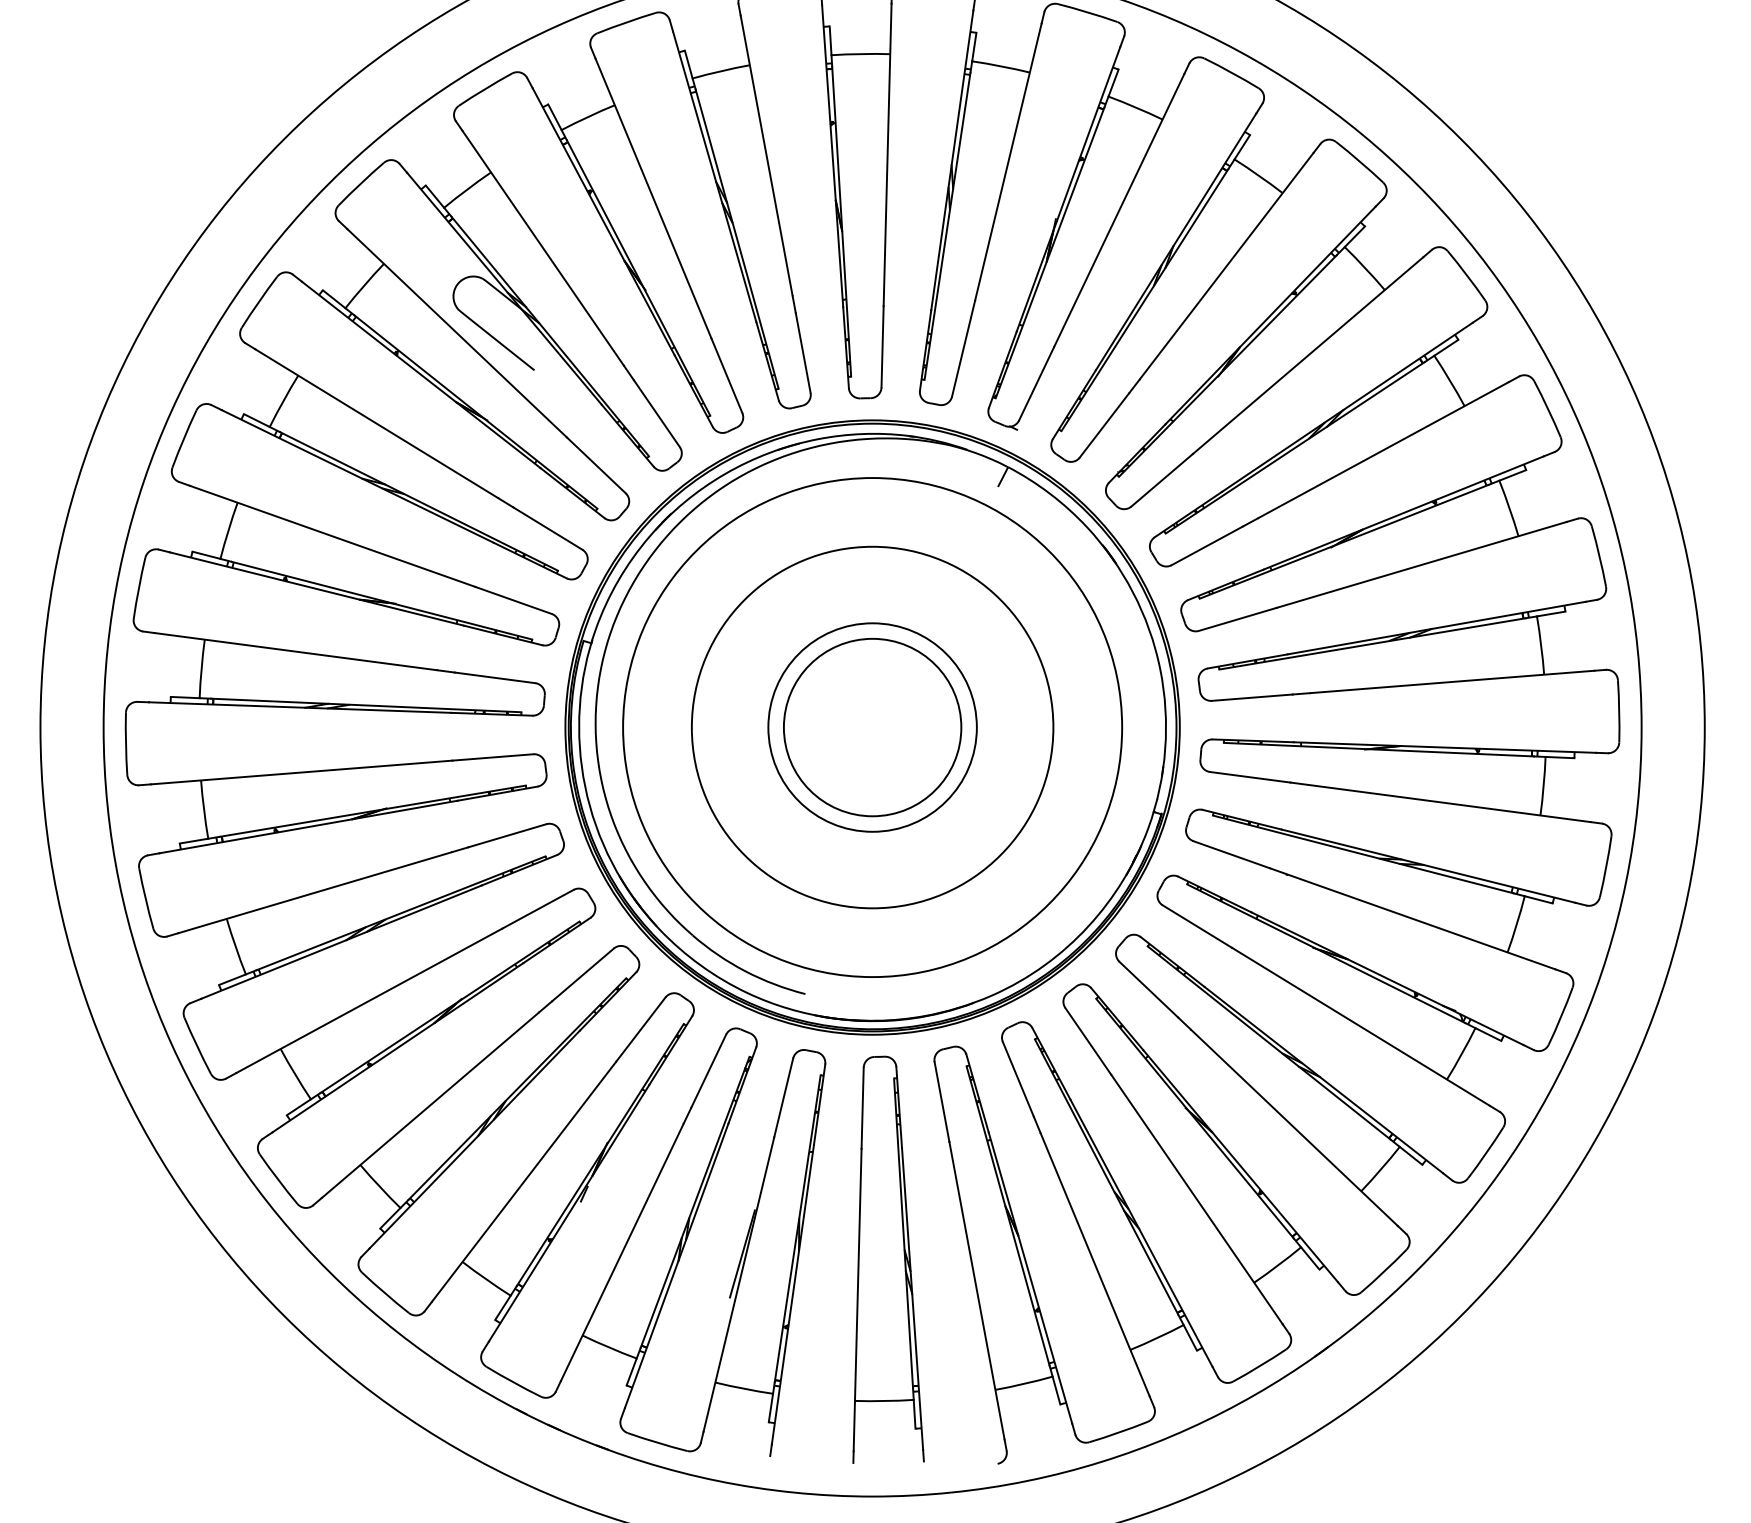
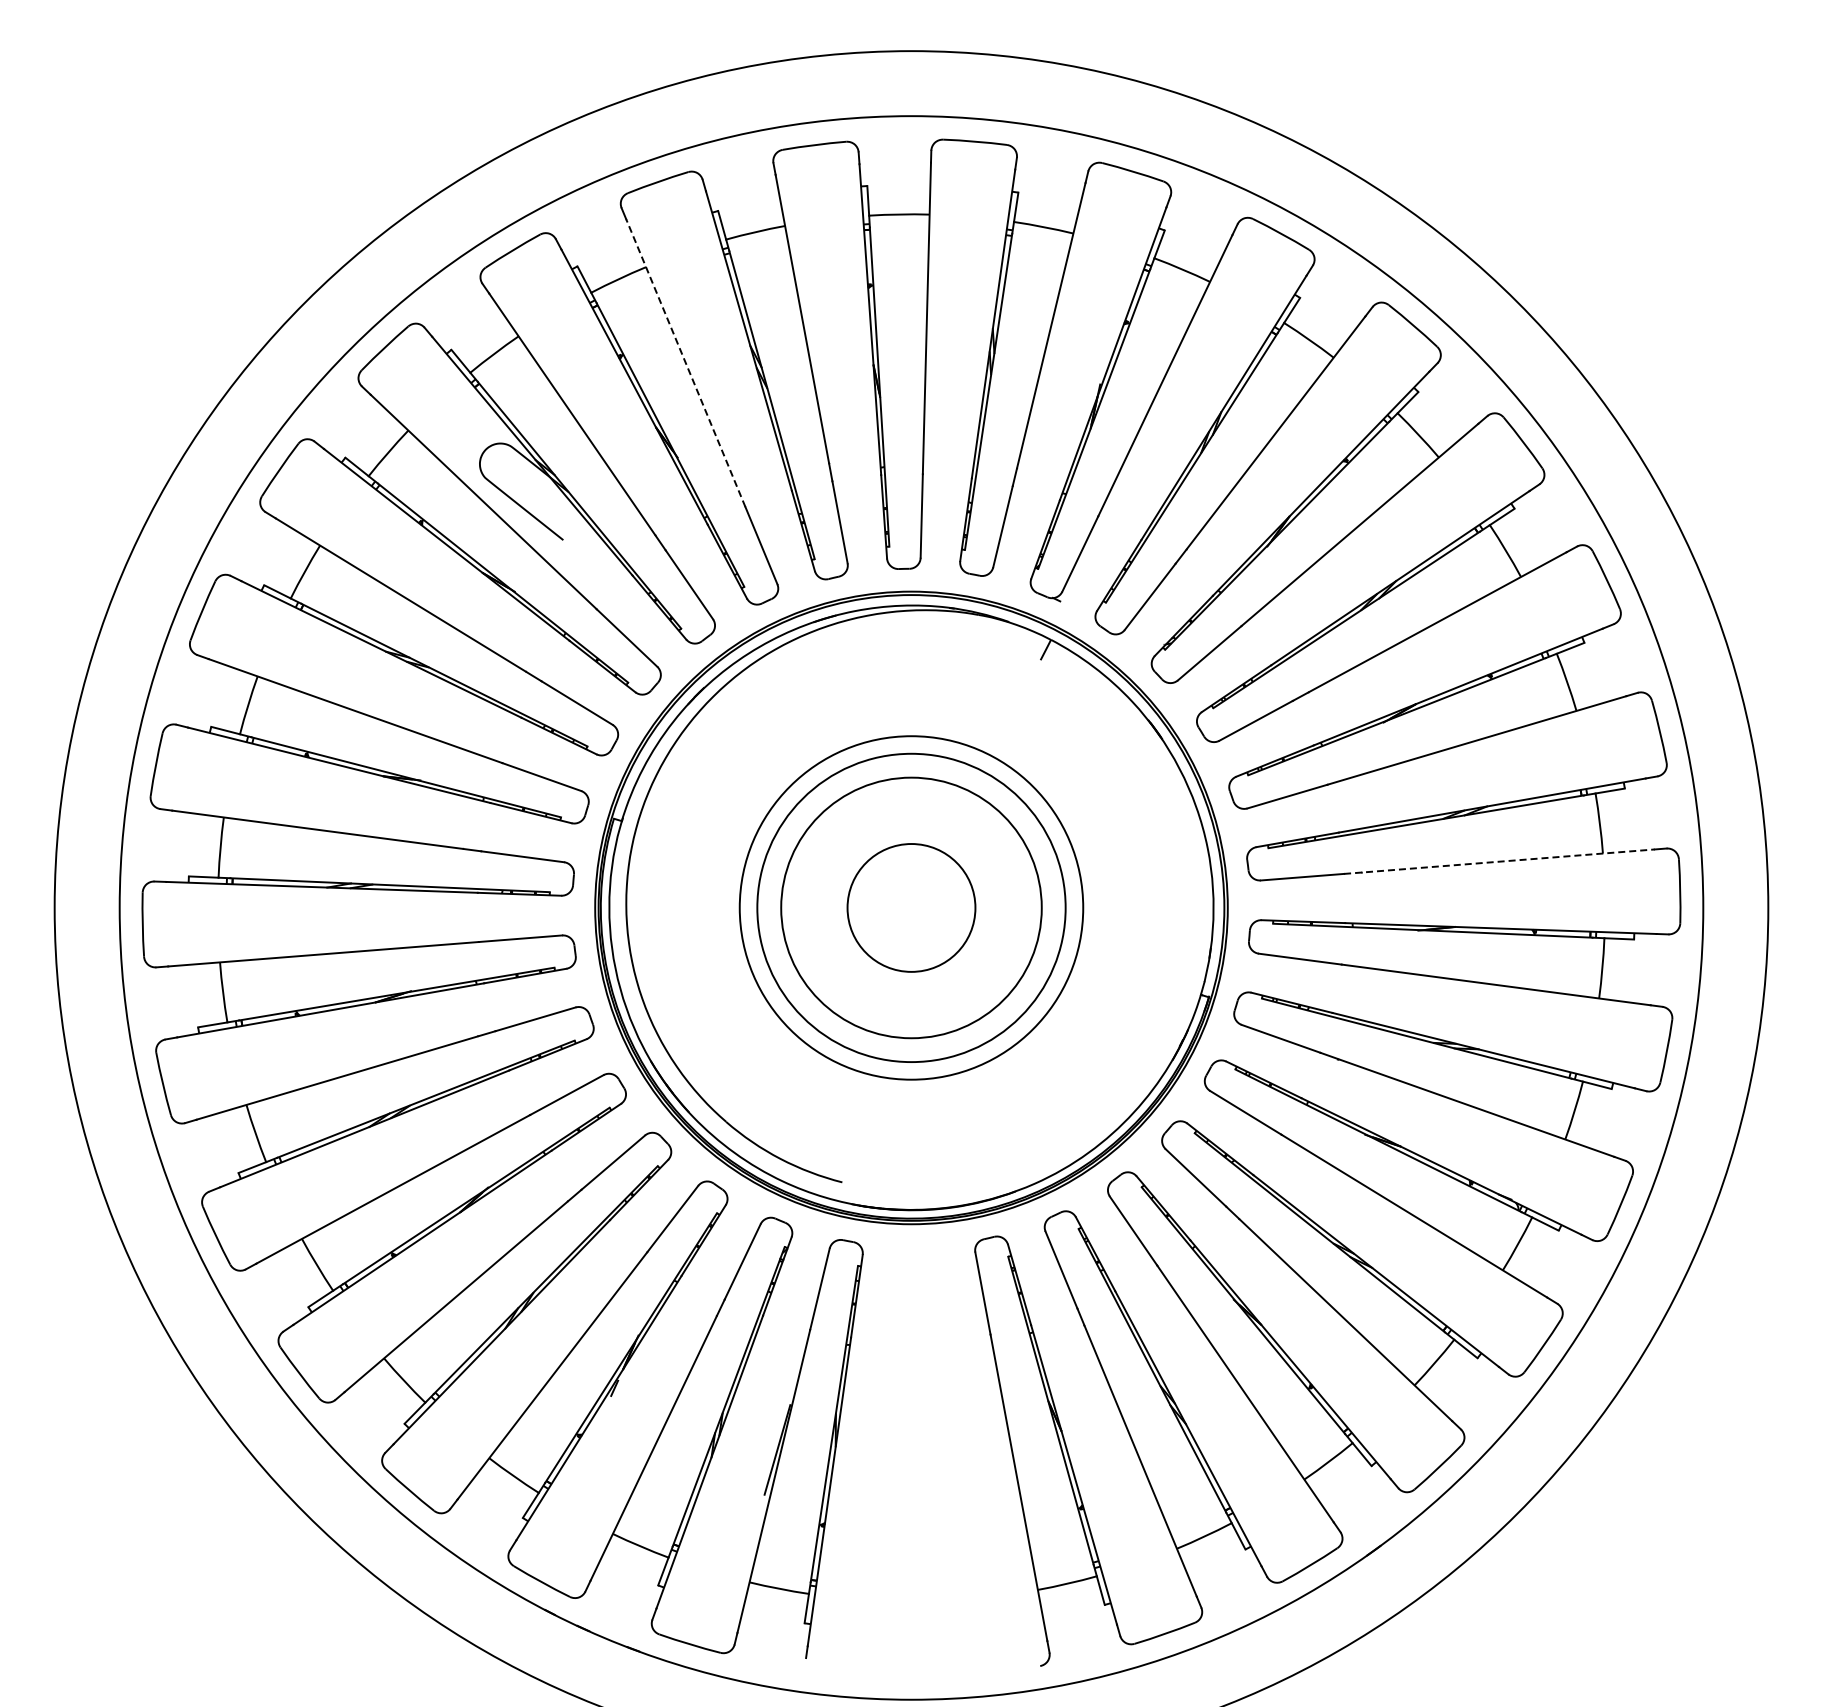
line: (653, 198) -> (685, 363), solid -> dashed
line: (1443, 682) -> (1499, 861), solid -> dashed
circle: (872, 727) -> (911, 907), size x0.6
circle: (872, 727) -> (911, 907), size x0.7
circle: (872, 727) -> (911, 907), size x0.7
circle: (872, 727) -> (911, 907), size x1.6
part: (888, 1259) -> (927, 1455), removed

